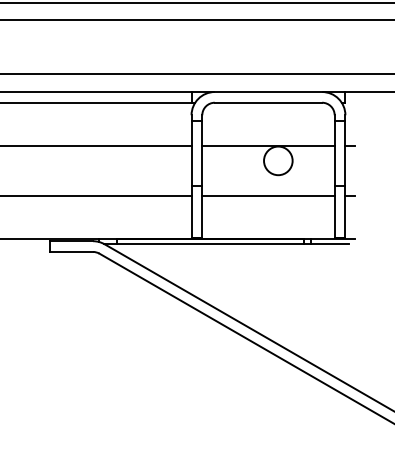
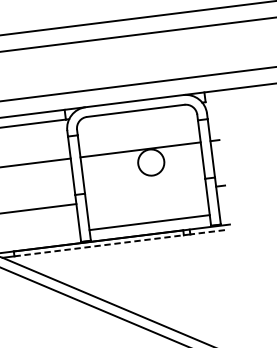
line: (268, 195) -> (149, 222), moved
line: (211, 244) -> (100, 246), solid -> dashed
line: (329, 244) -> (207, 232), solid -> dashed

